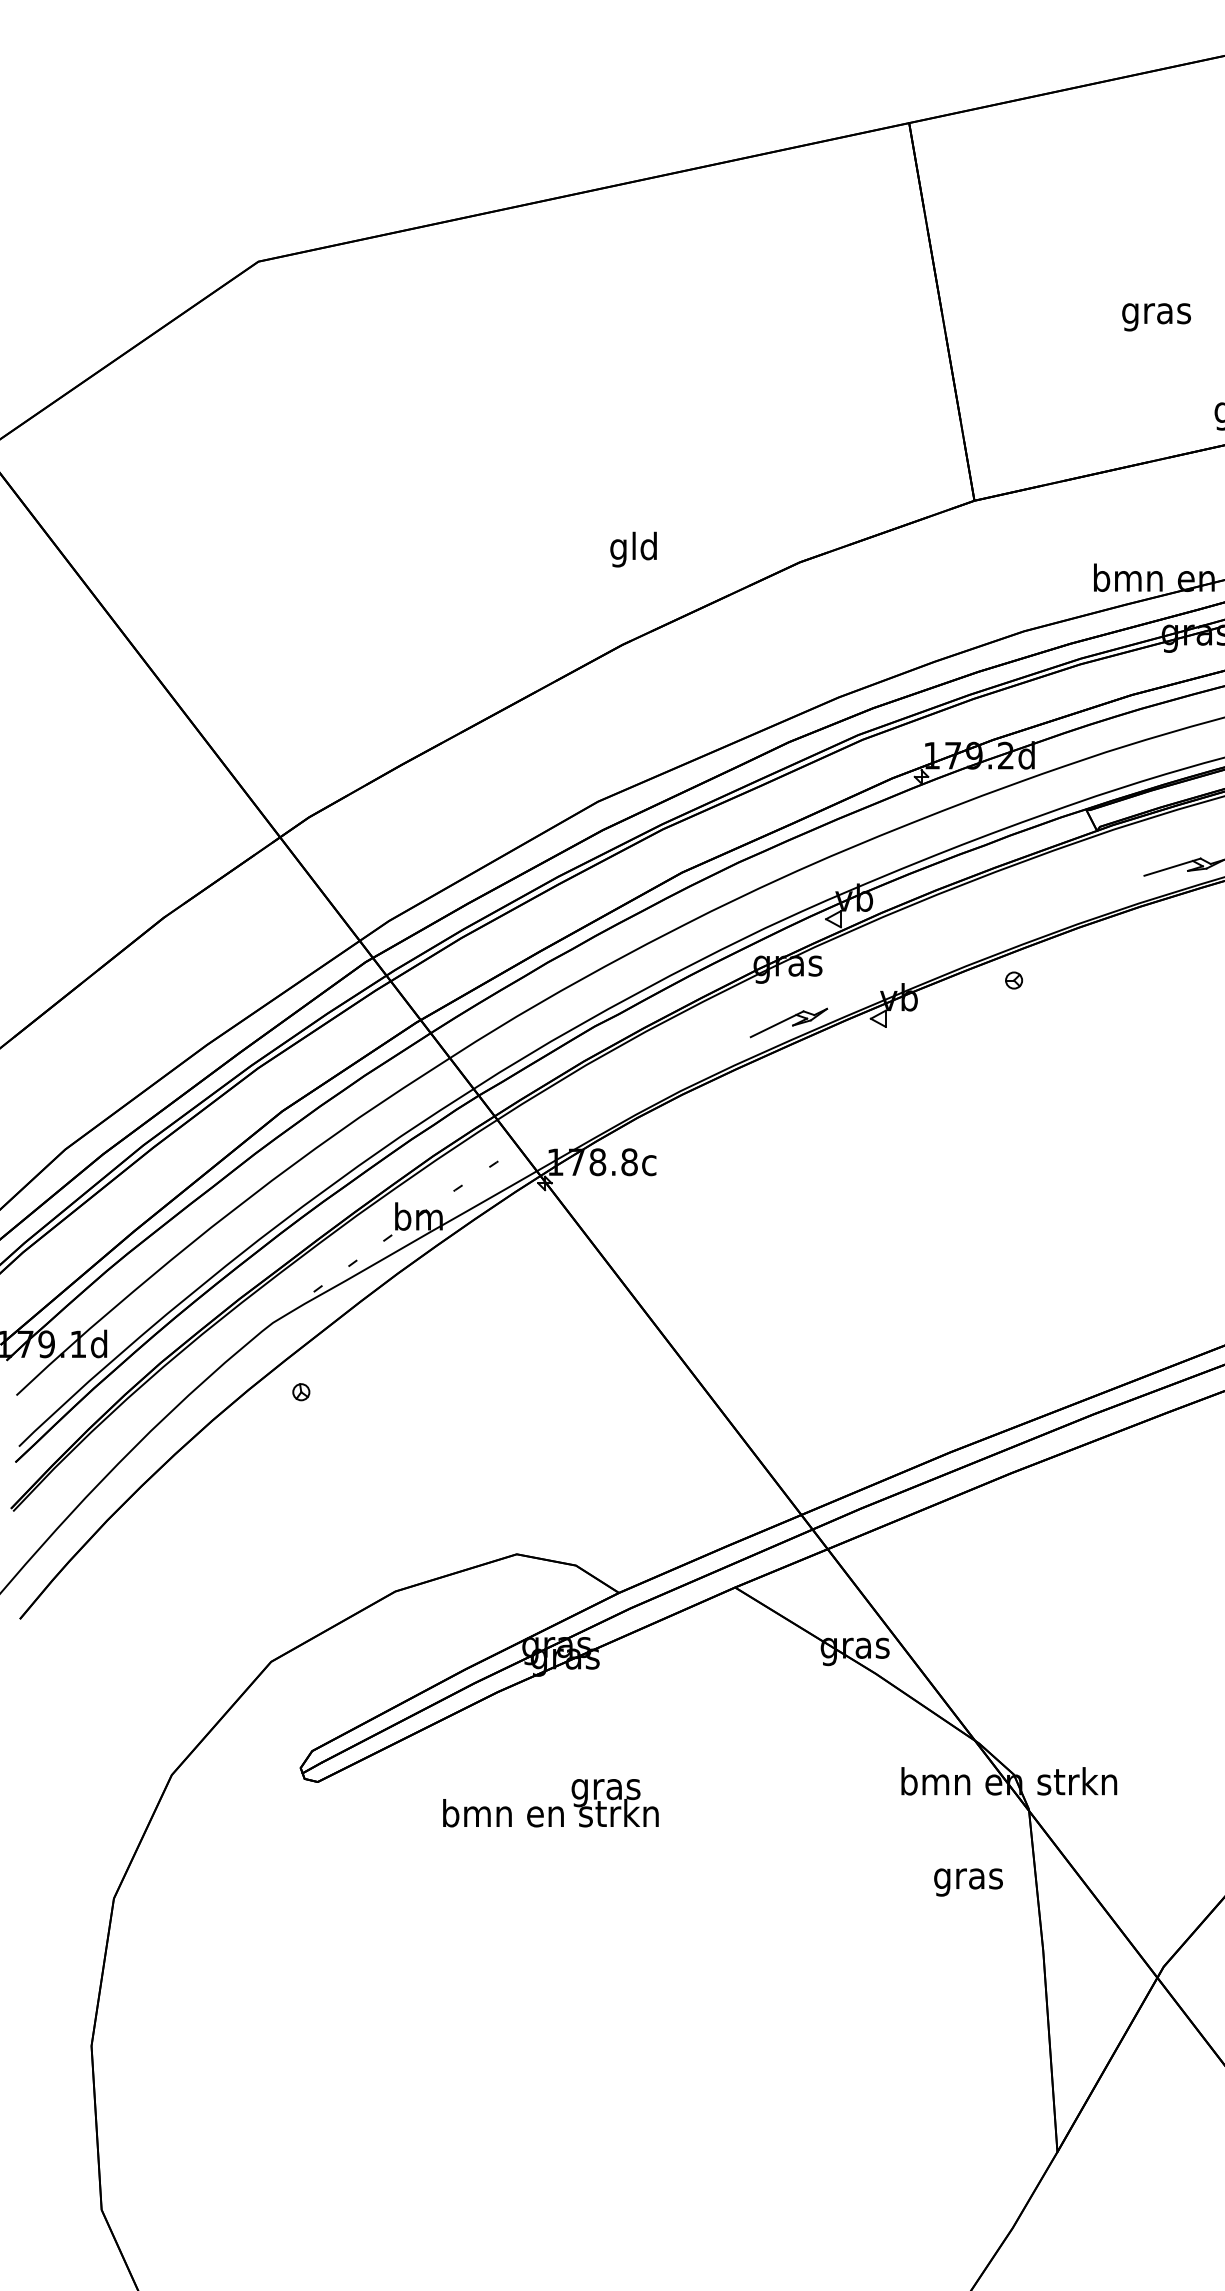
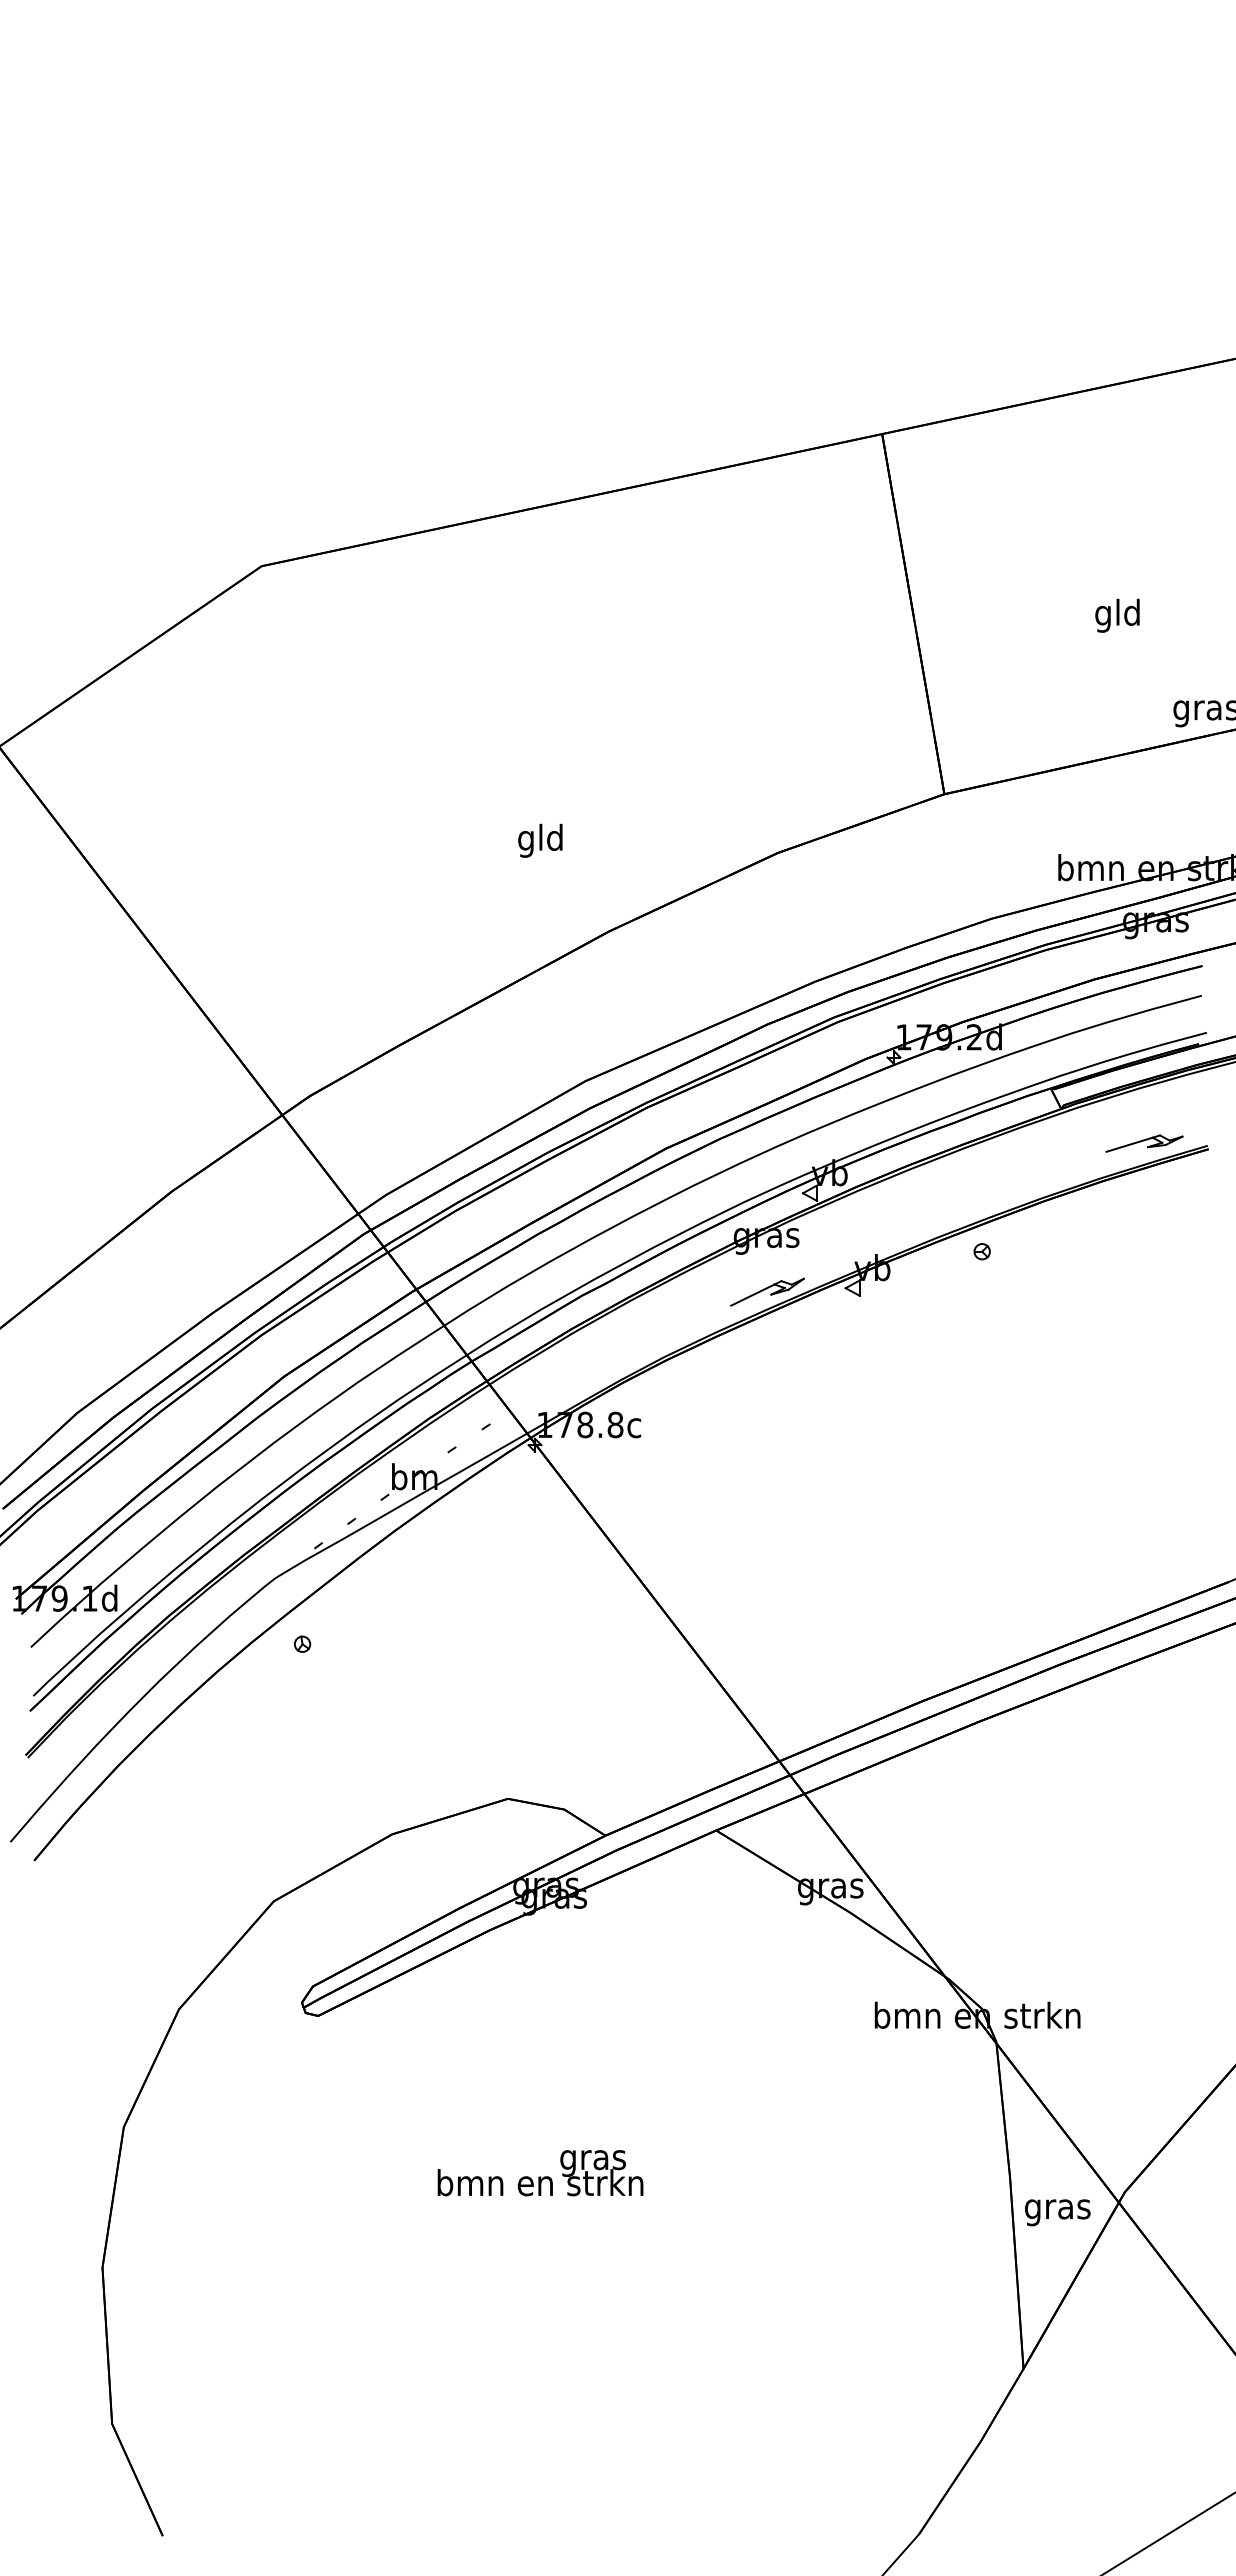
text: (1155, 313) -> (1117, 615), gras -> gld
text: (633, 549) -> (540, 840), moved
text: (550, 1803) -> (540, 2173), moved
text: (968, 1882) -> (1057, 2212), moved

